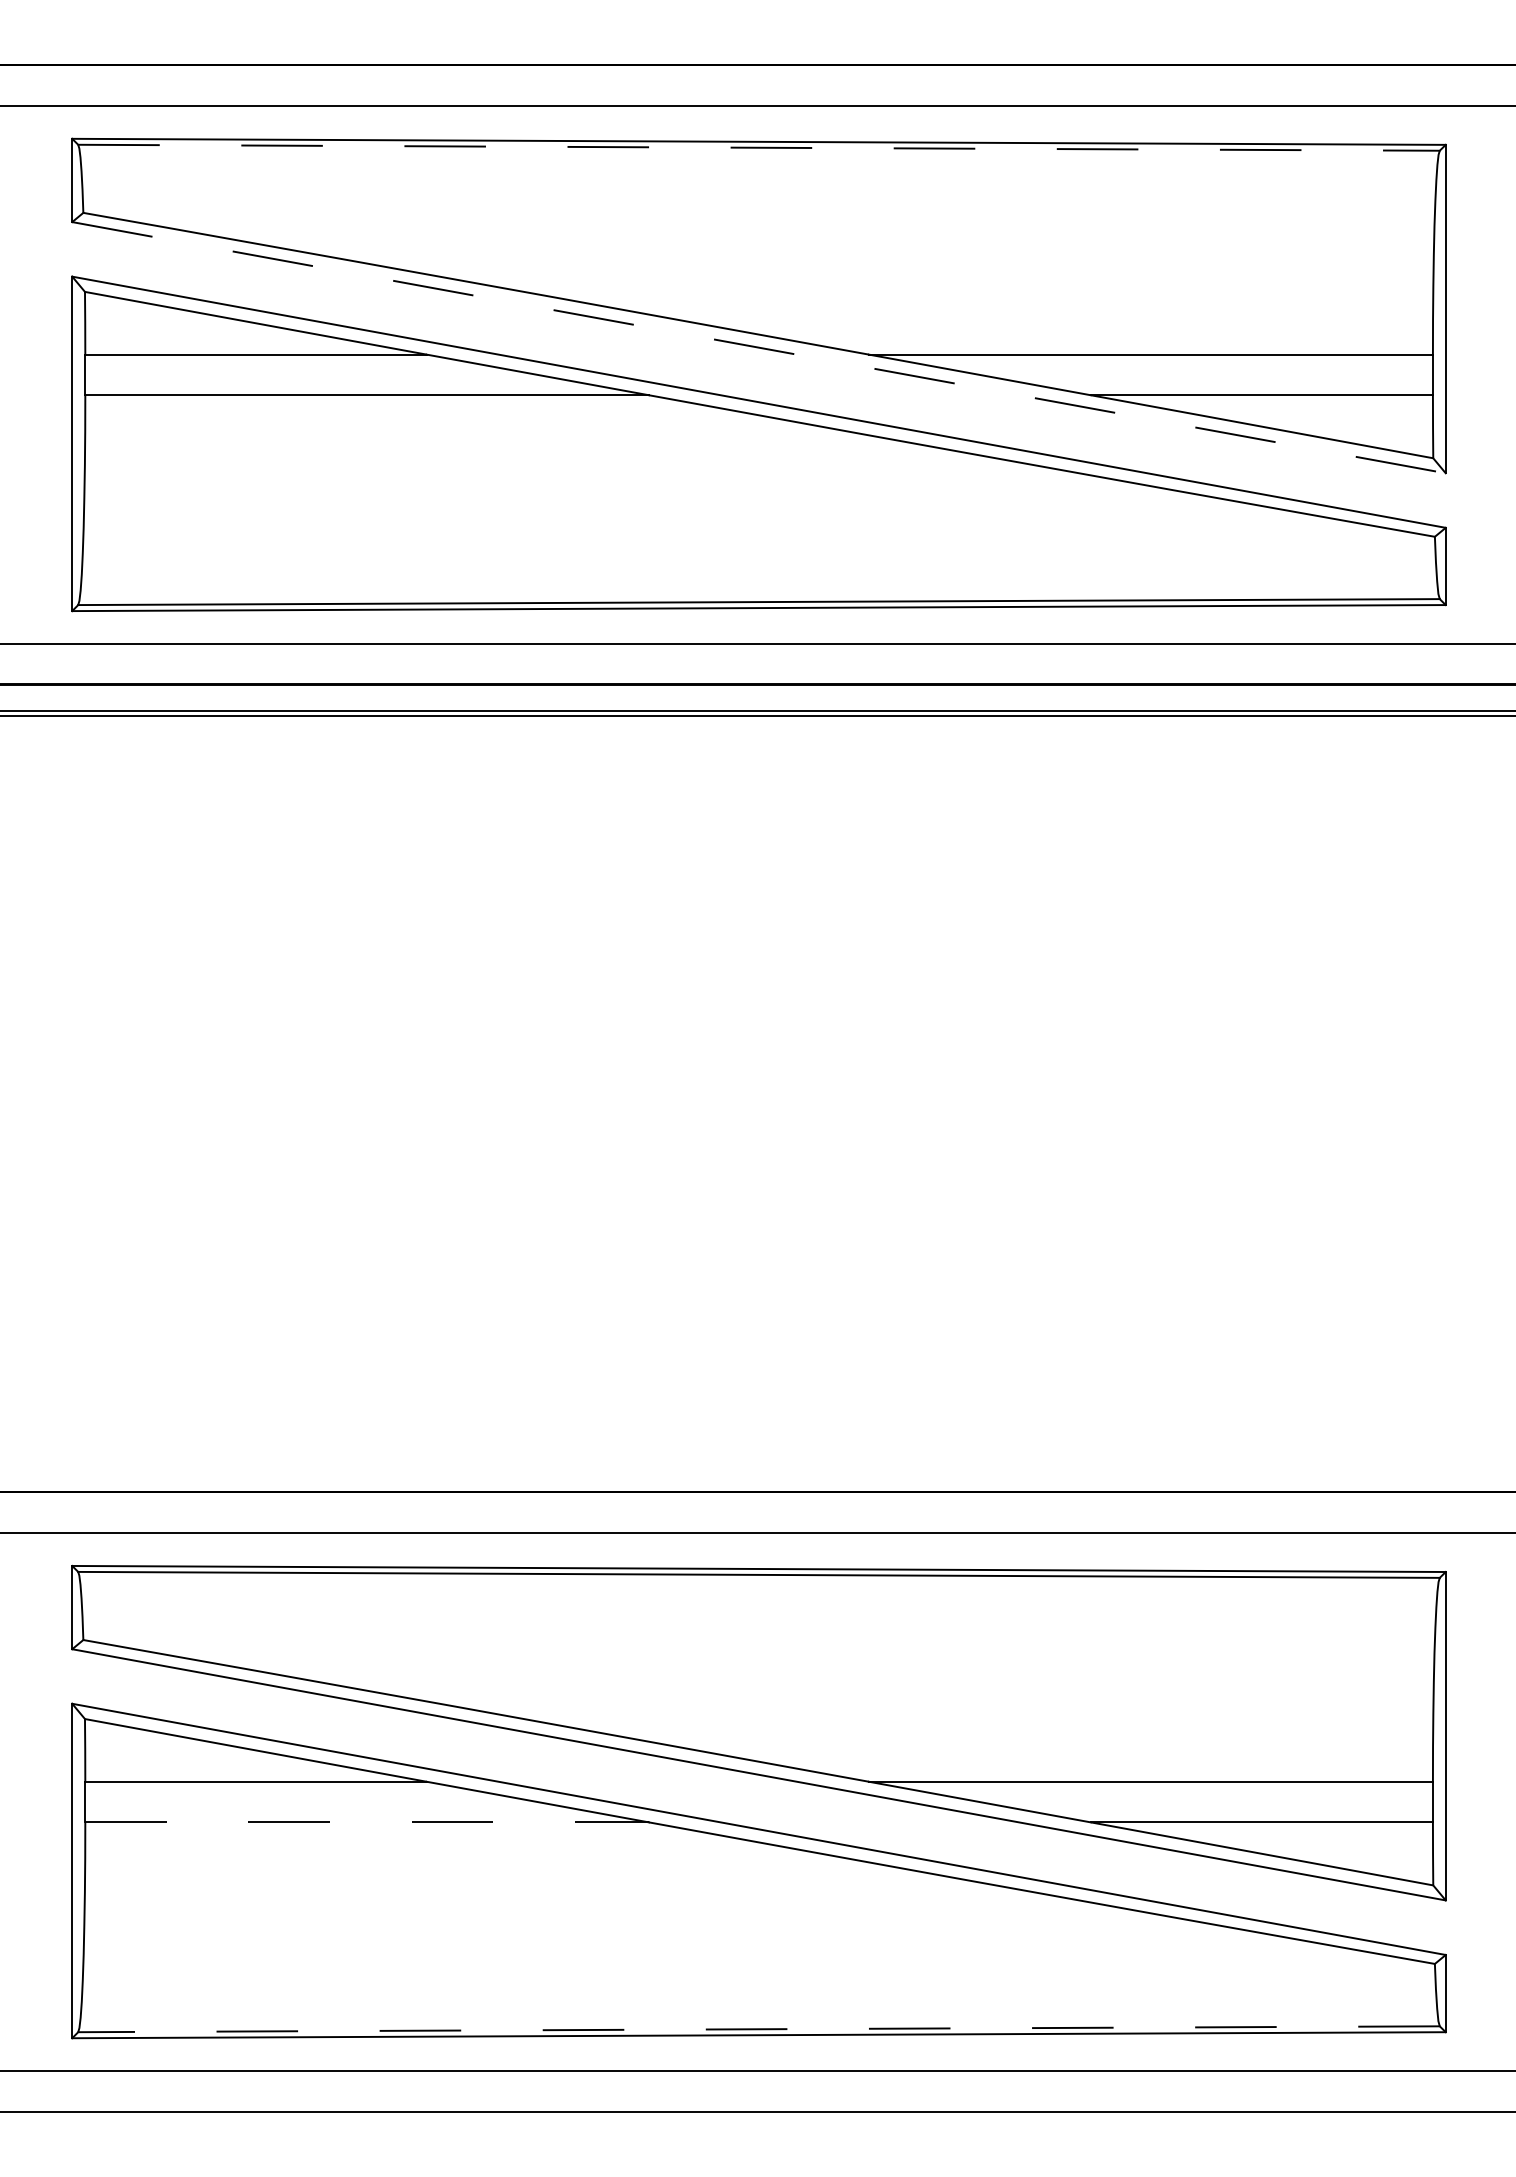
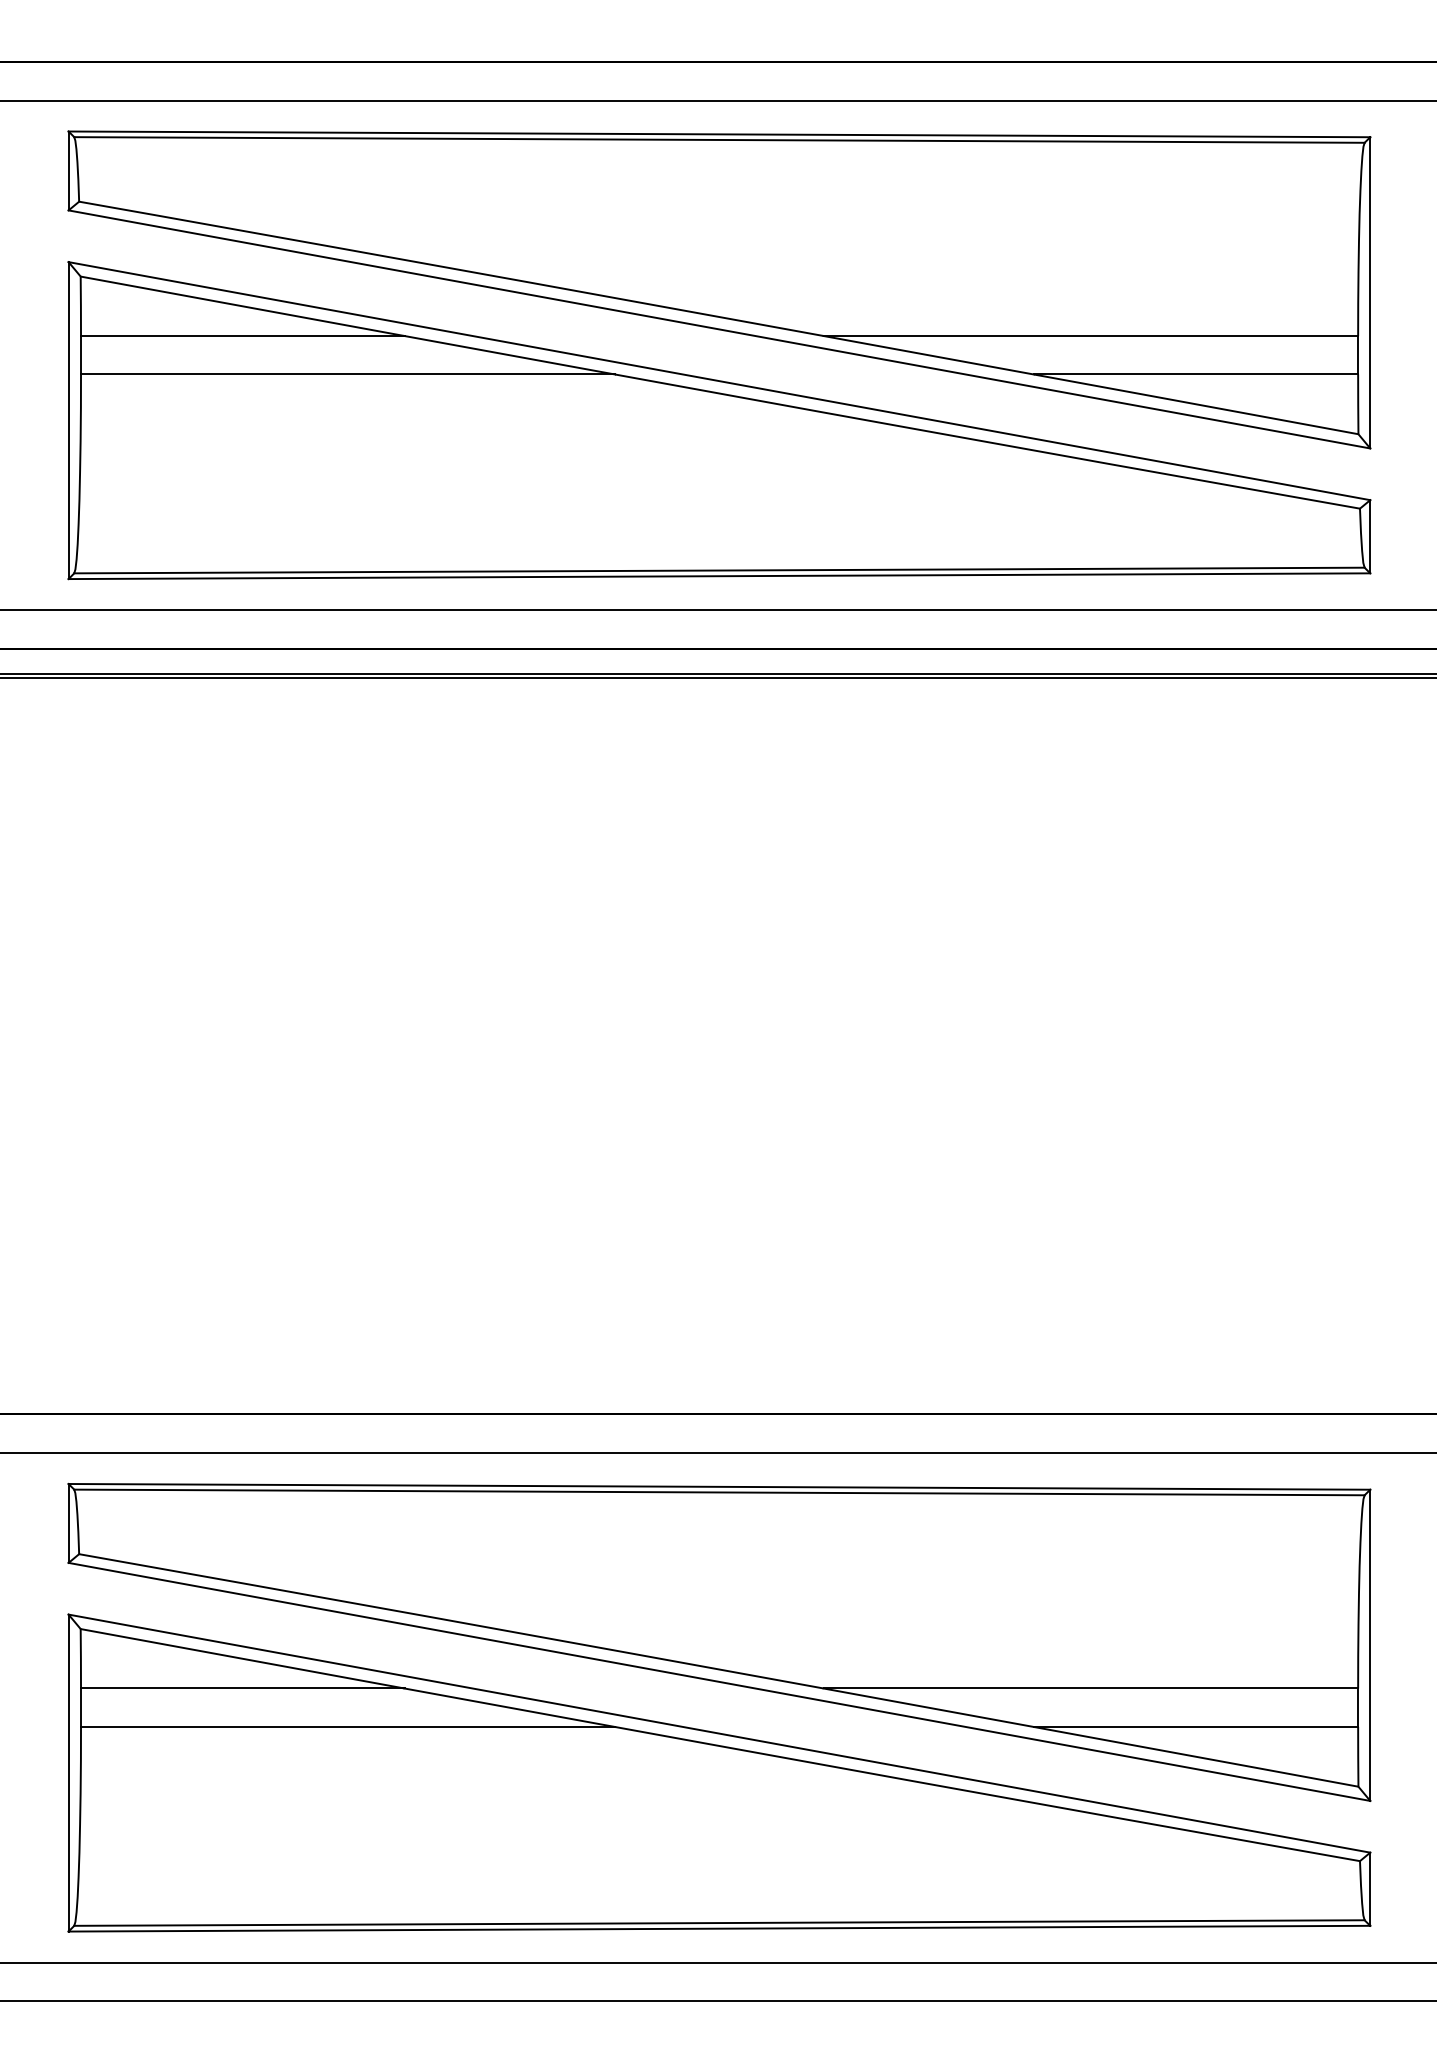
line: (759, 147) -> (719, 139), dashed -> solid
line: (759, 347) -> (719, 329), dashed -> solid
line: (367, 1821) -> (348, 1726), dashed -> solid
line: (758, 2029) -> (718, 1923), dashed -> solid

